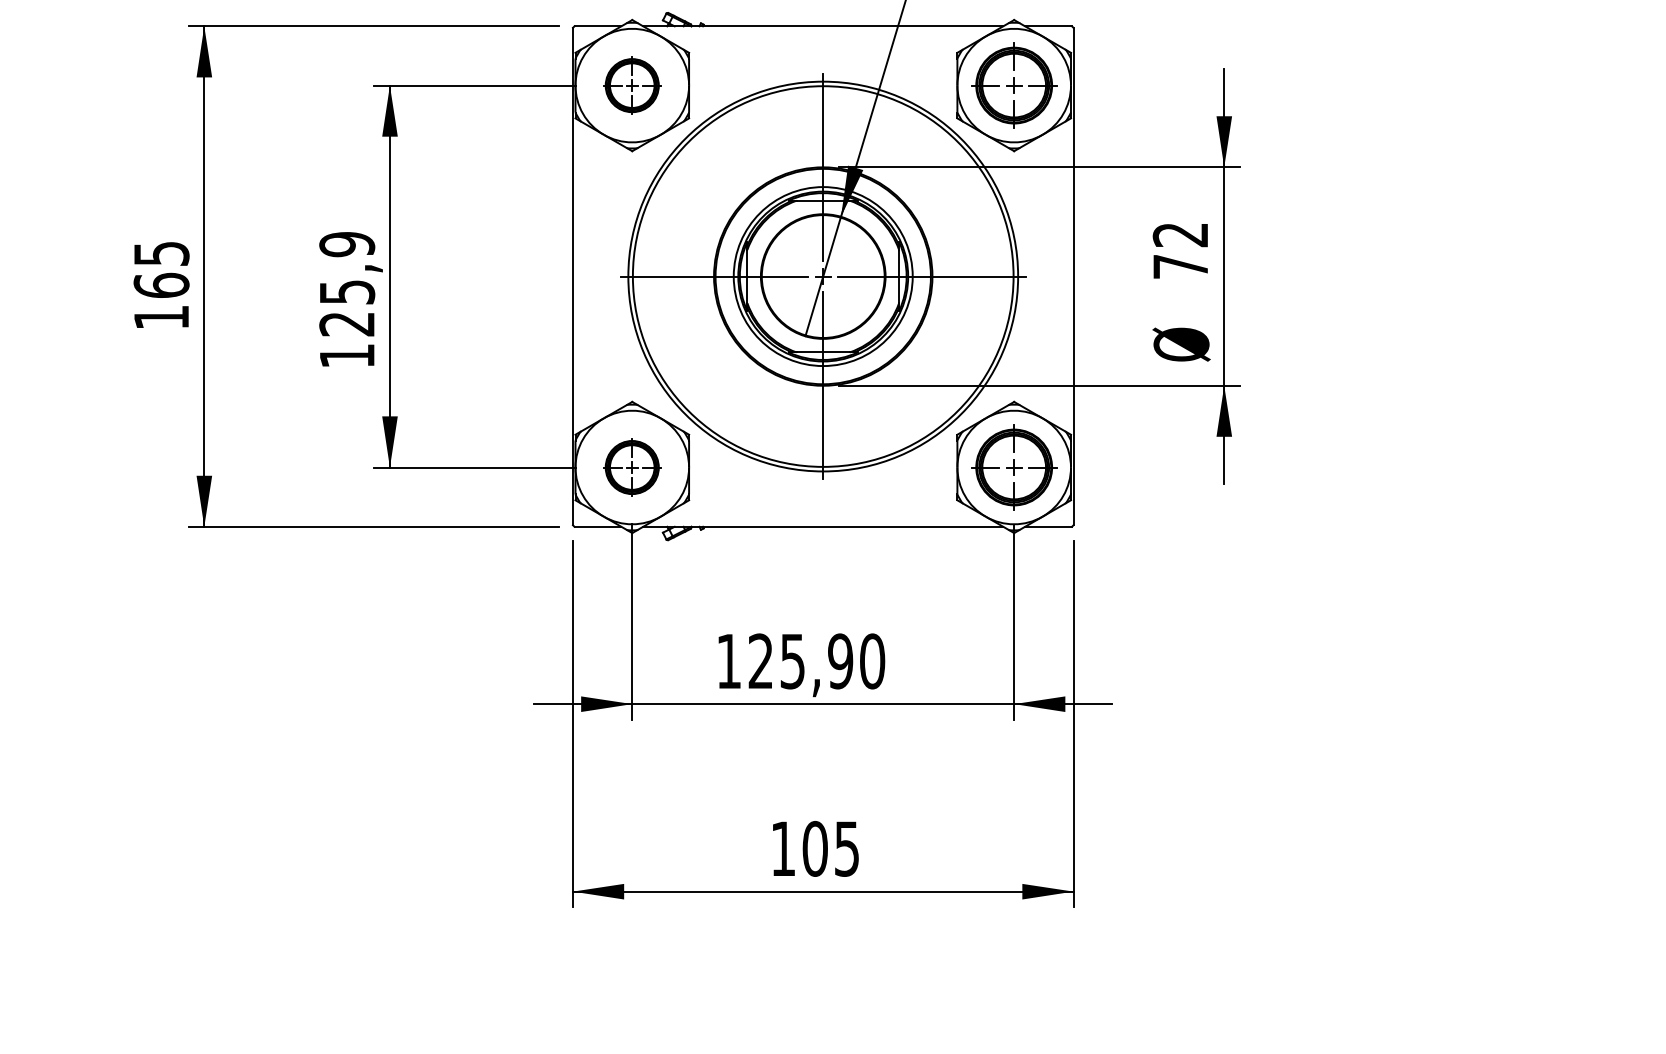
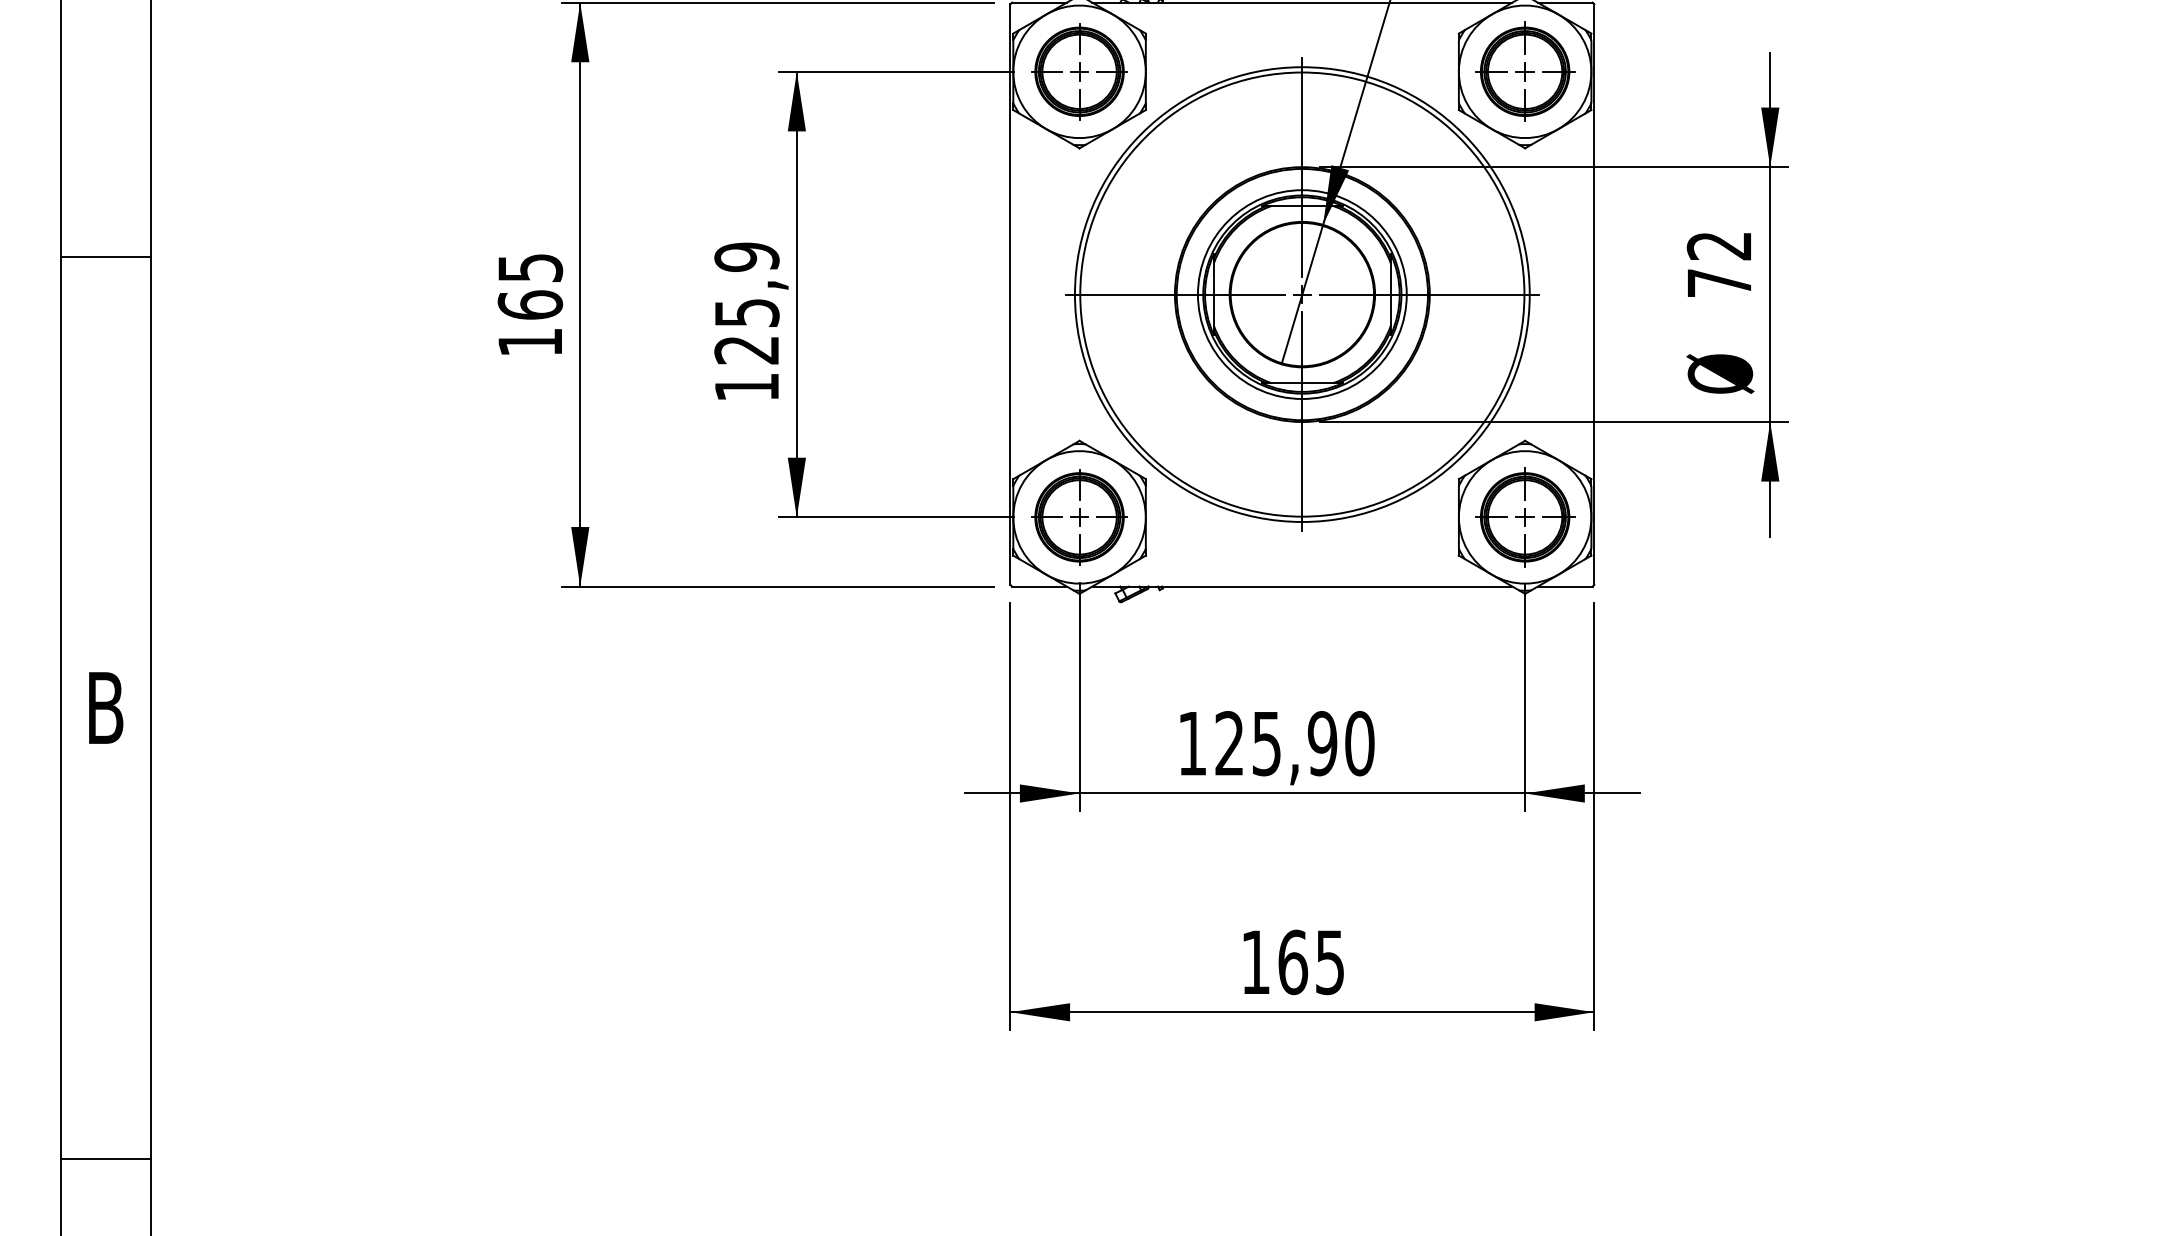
part: (632, 85) -> (1079, 71), size x1.43
part: (632, 467) -> (1079, 517), size x1.43
text: (815, 848) -> (1293, 961), 105 -> 165

